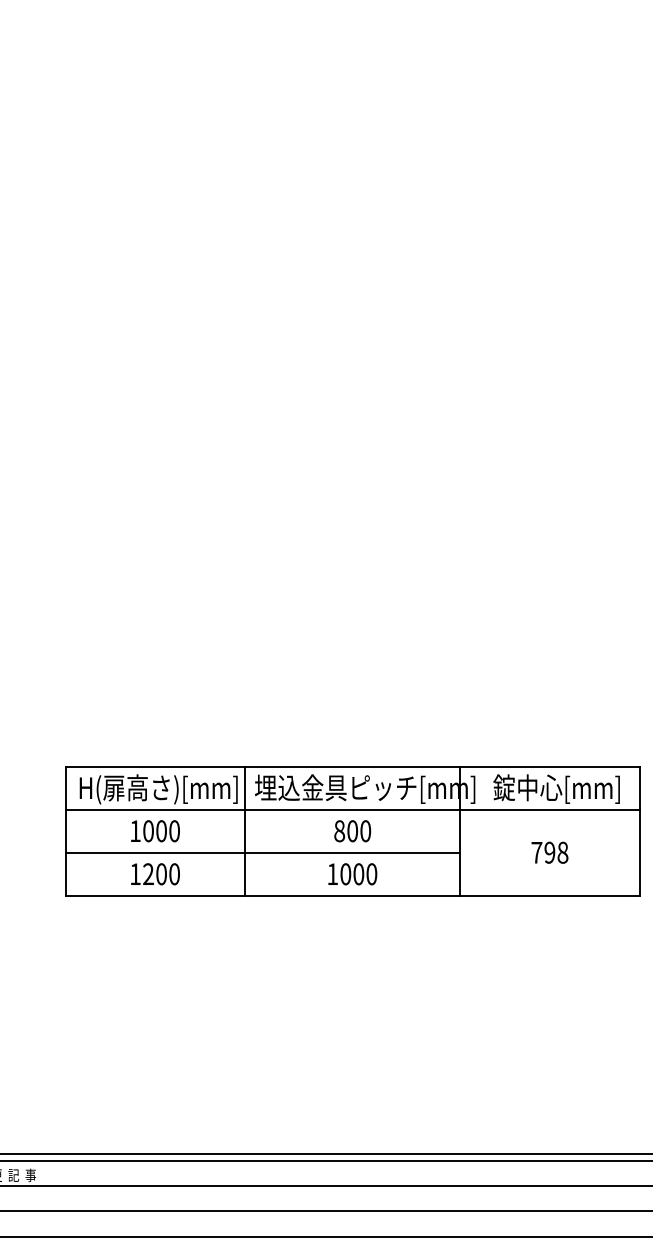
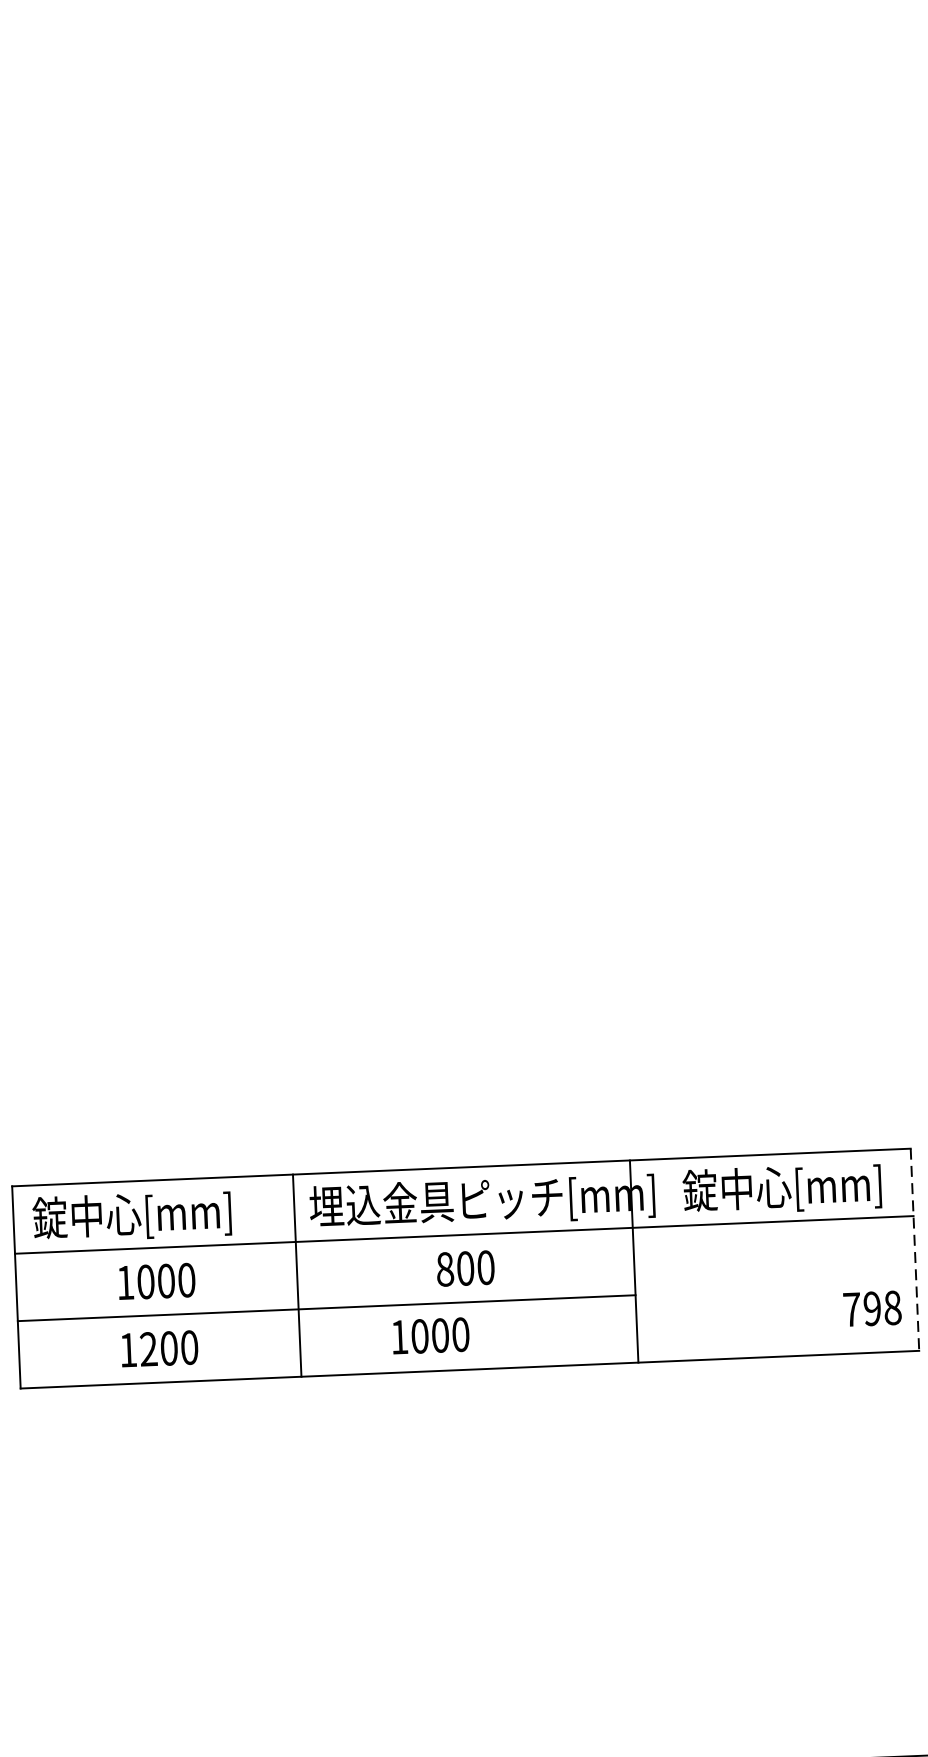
text: (157, 789) -> (157, 1216), H(扉高さ)[mm] -> 錠中心[mm]
line: (639, 831) -> (914, 1250), solid -> dashed
text: (549, 852) -> (871, 1308), moved
text: (352, 874) -> (430, 1336), moved

